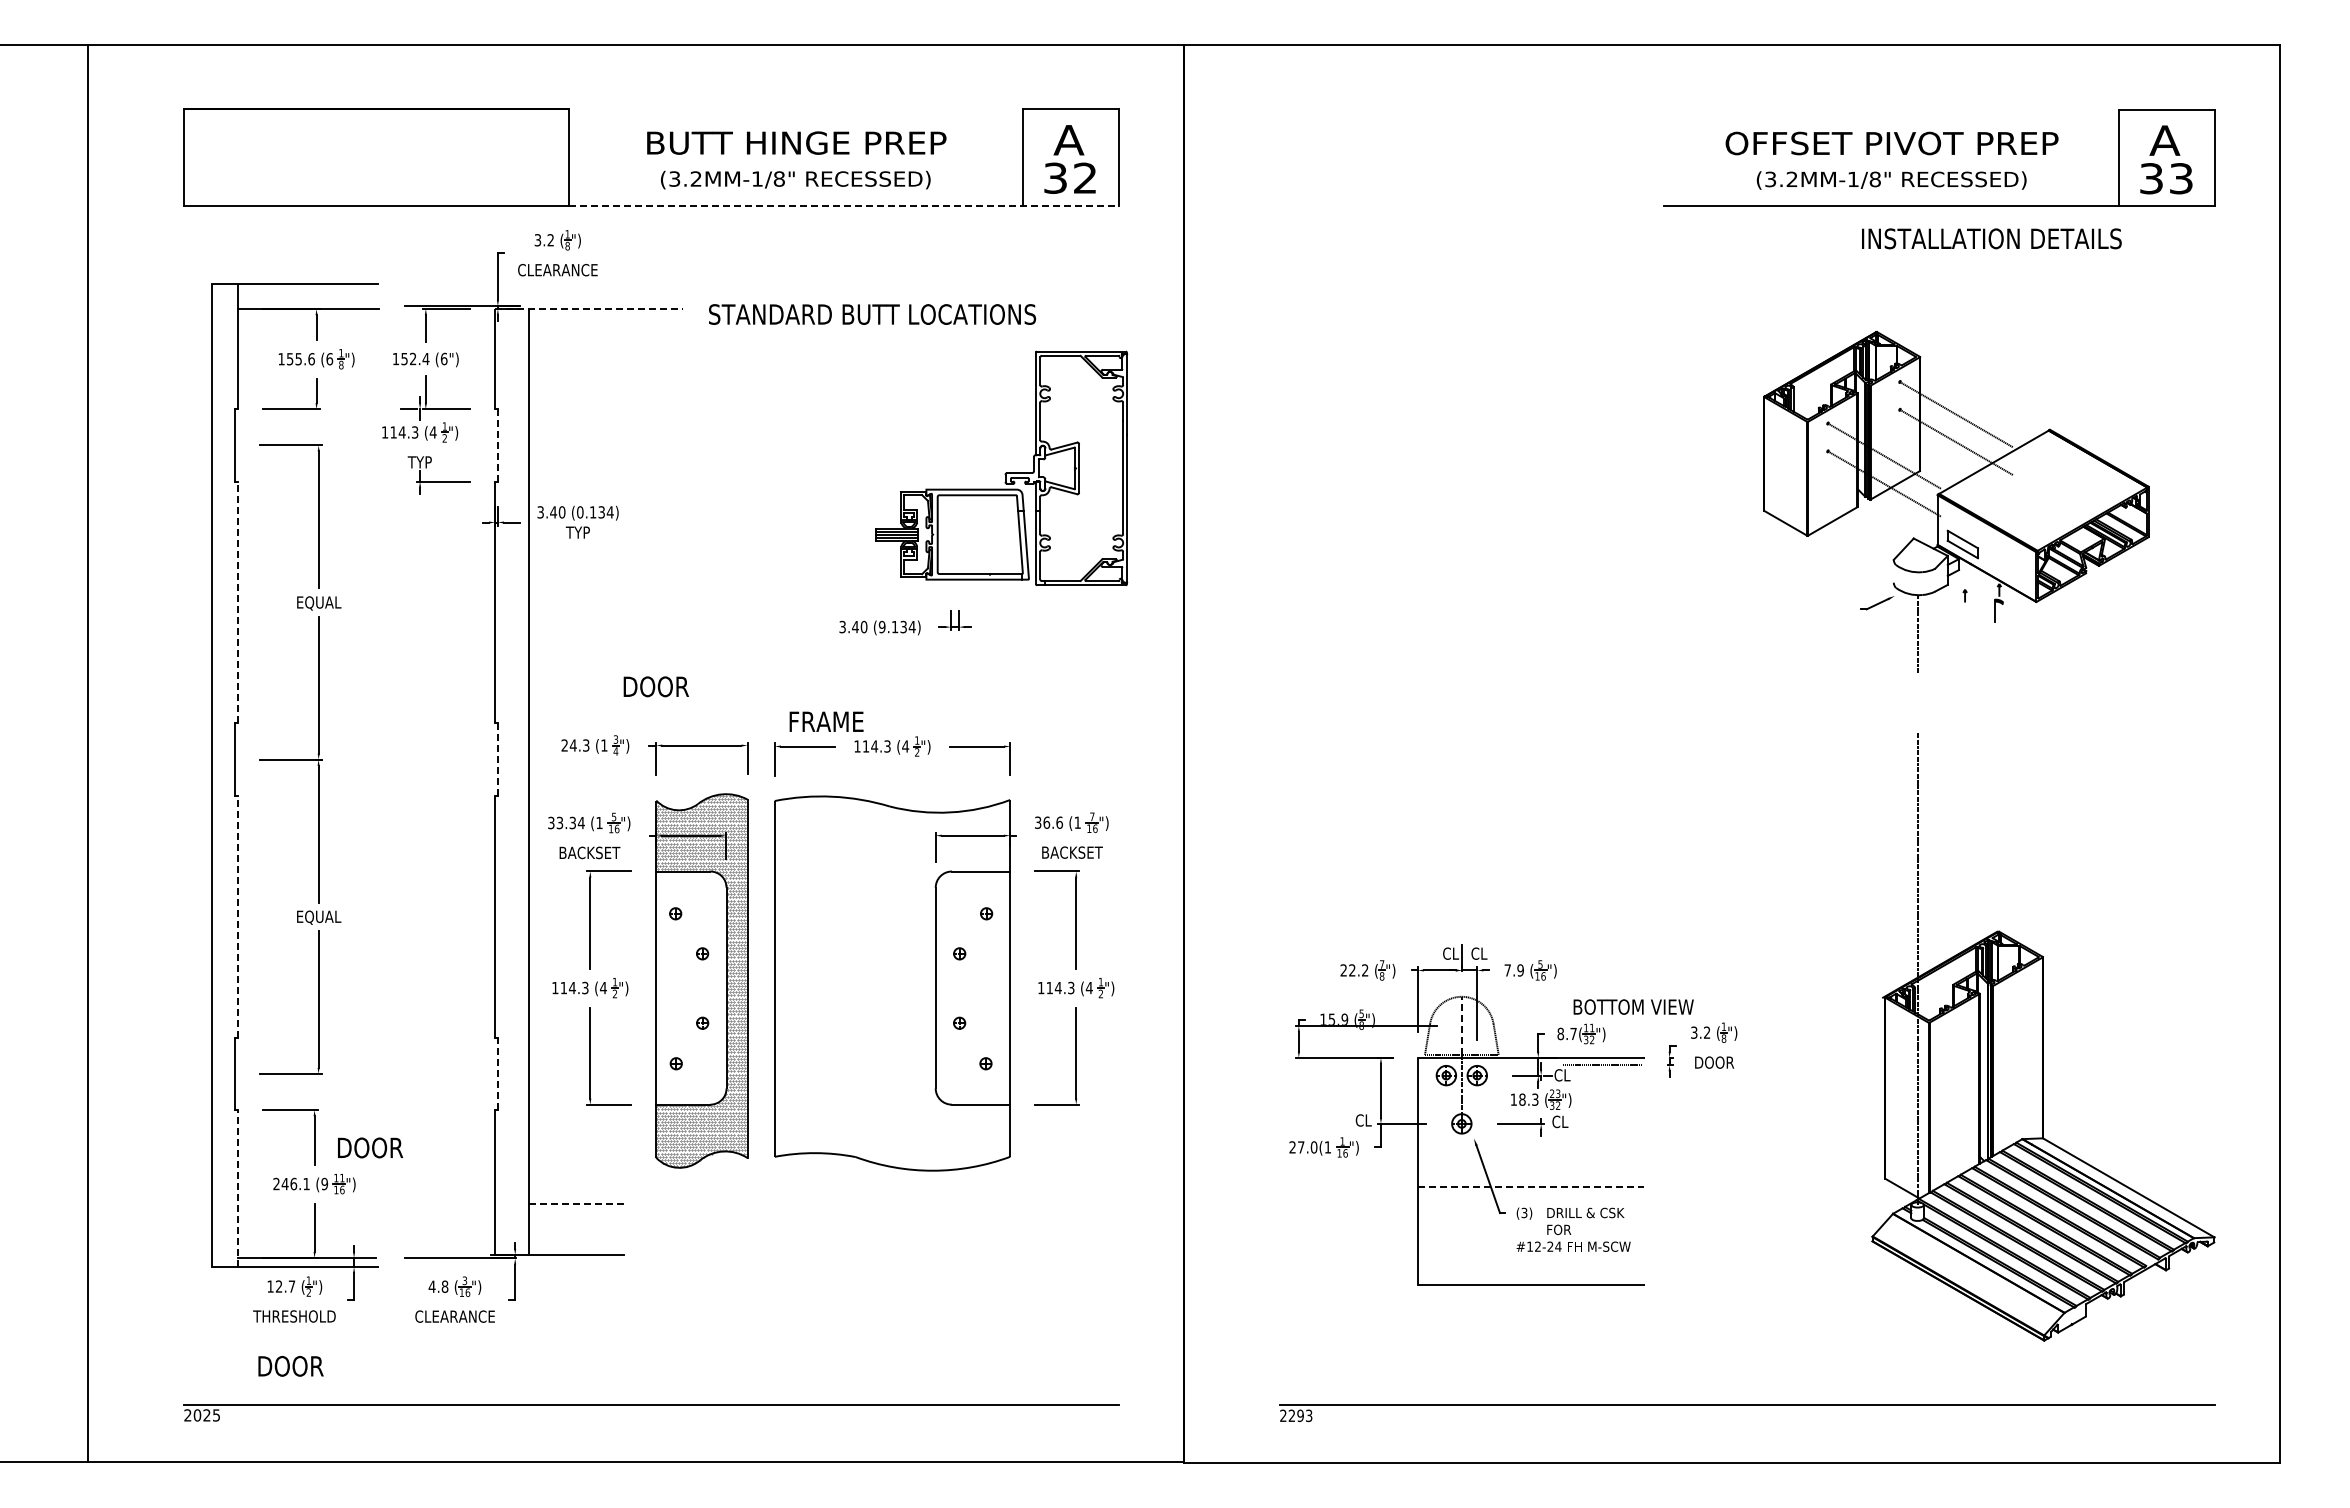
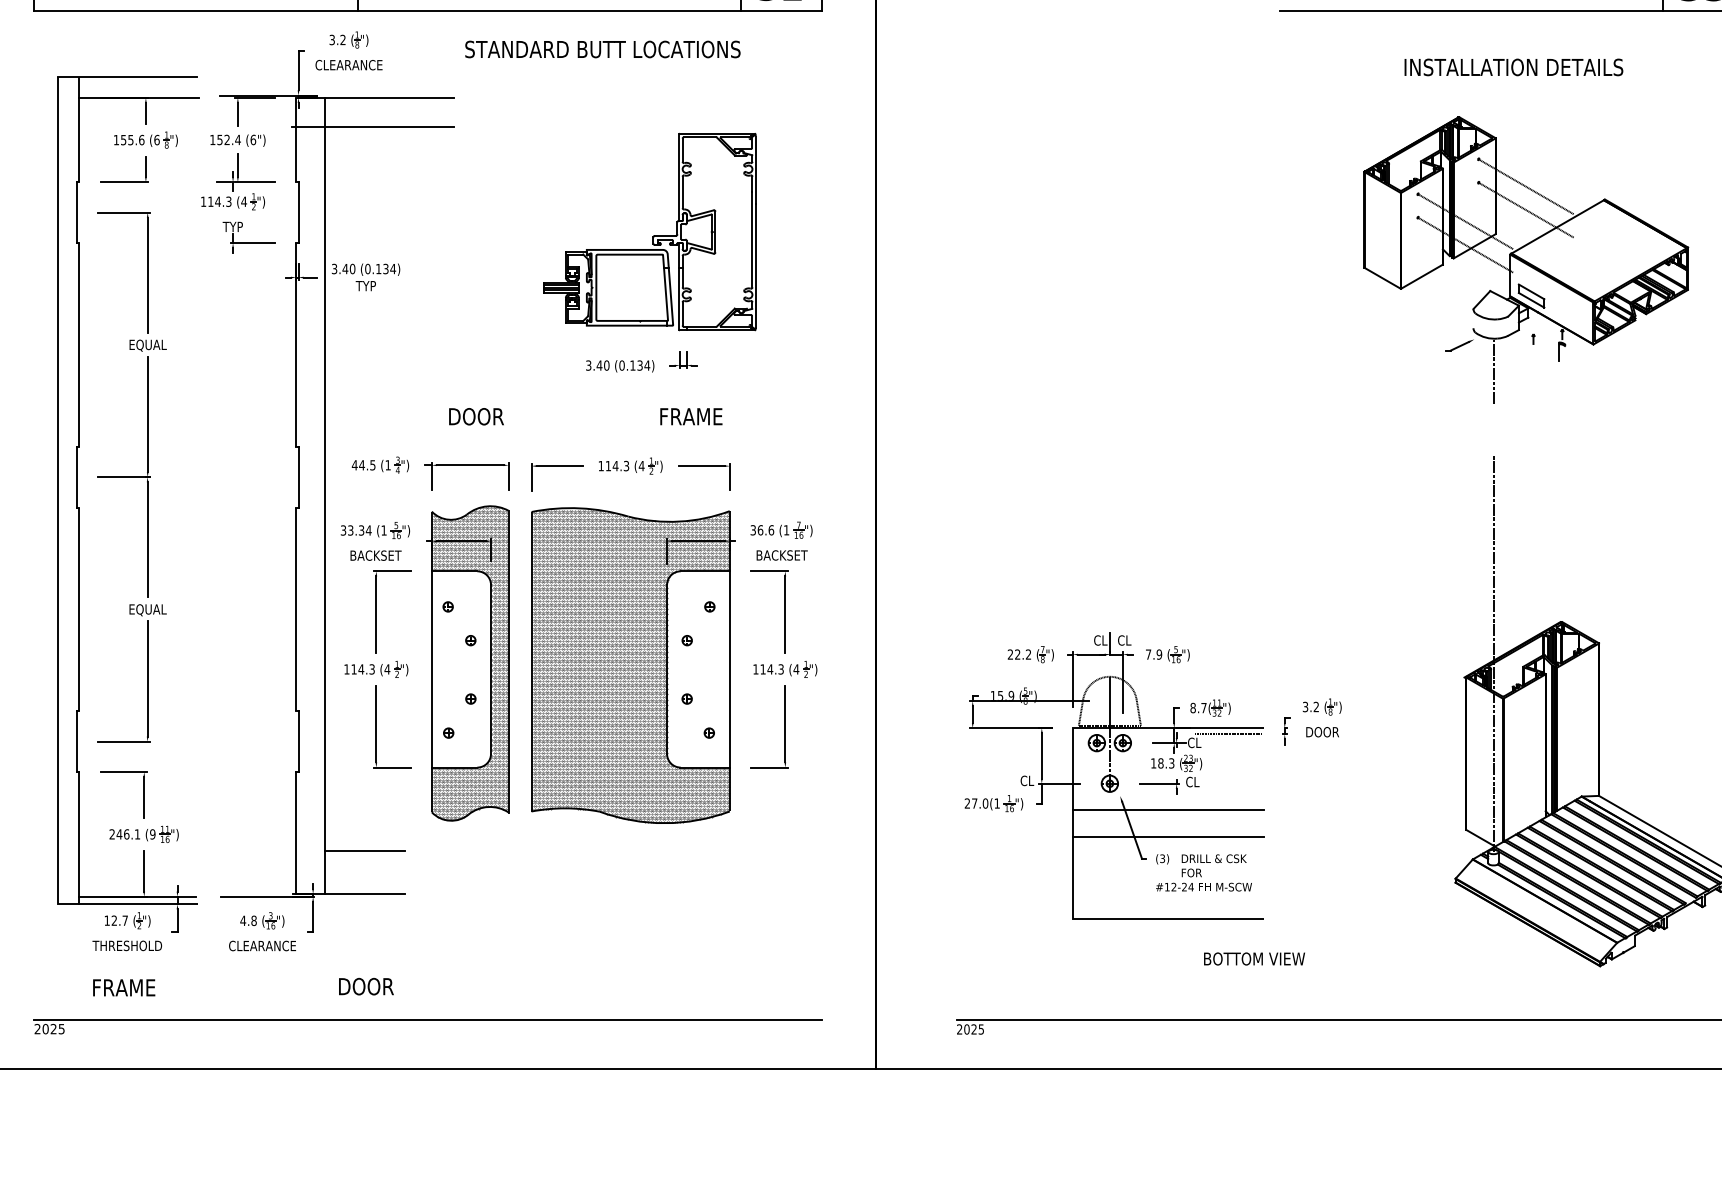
line: (844, 205) -> (590, 10), dashed -> solid
text: (1991, 238) -> (1513, 67), moved
line: (589, 308) -> (375, 97), dashed -> solid
text: (872, 314) -> (602, 49), moved
line: (586, 343) -> (373, 126), added
line: (497, 444) -> (298, 211), dashed -> solid
part: (1005, 472) -> (653, 235), moved
line: (237, 602) -> (79, 344), dashed -> solid
text: (881, 627) -> (621, 365), (9.134) -> (0.134)
text: (655, 686) -> (475, 416), moved
text: (826, 721) -> (691, 416), moved
text: (575, 745) -> (363, 465), 24.3 -> 44.5
line: (497, 759) -> (298, 477), dashed -> solid
line: (237, 916) -> (79, 609), dashed -> solid
hatch: (892, 984) -> (630, 666), added
text: (1633, 1006) -> (1254, 958), moved
line: (1461, 1025) -> (1109, 700), dashed -> solid
line: (497, 1073) -> (298, 741), dashed -> solid
text: (370, 1147) -> (366, 986), moved
line: (1530, 1155) -> (1167, 810), added
line: (1531, 1187) -> (1168, 837), dashed -> solid
line: (237, 1188) -> (79, 838), dashed -> solid
line: (576, 1203) -> (364, 850), dashed -> solid
text: (290, 1365) -> (123, 987), DOOR -> FRAME
text: (1300, 1415) -> (974, 1029), 2293 -> 2025

